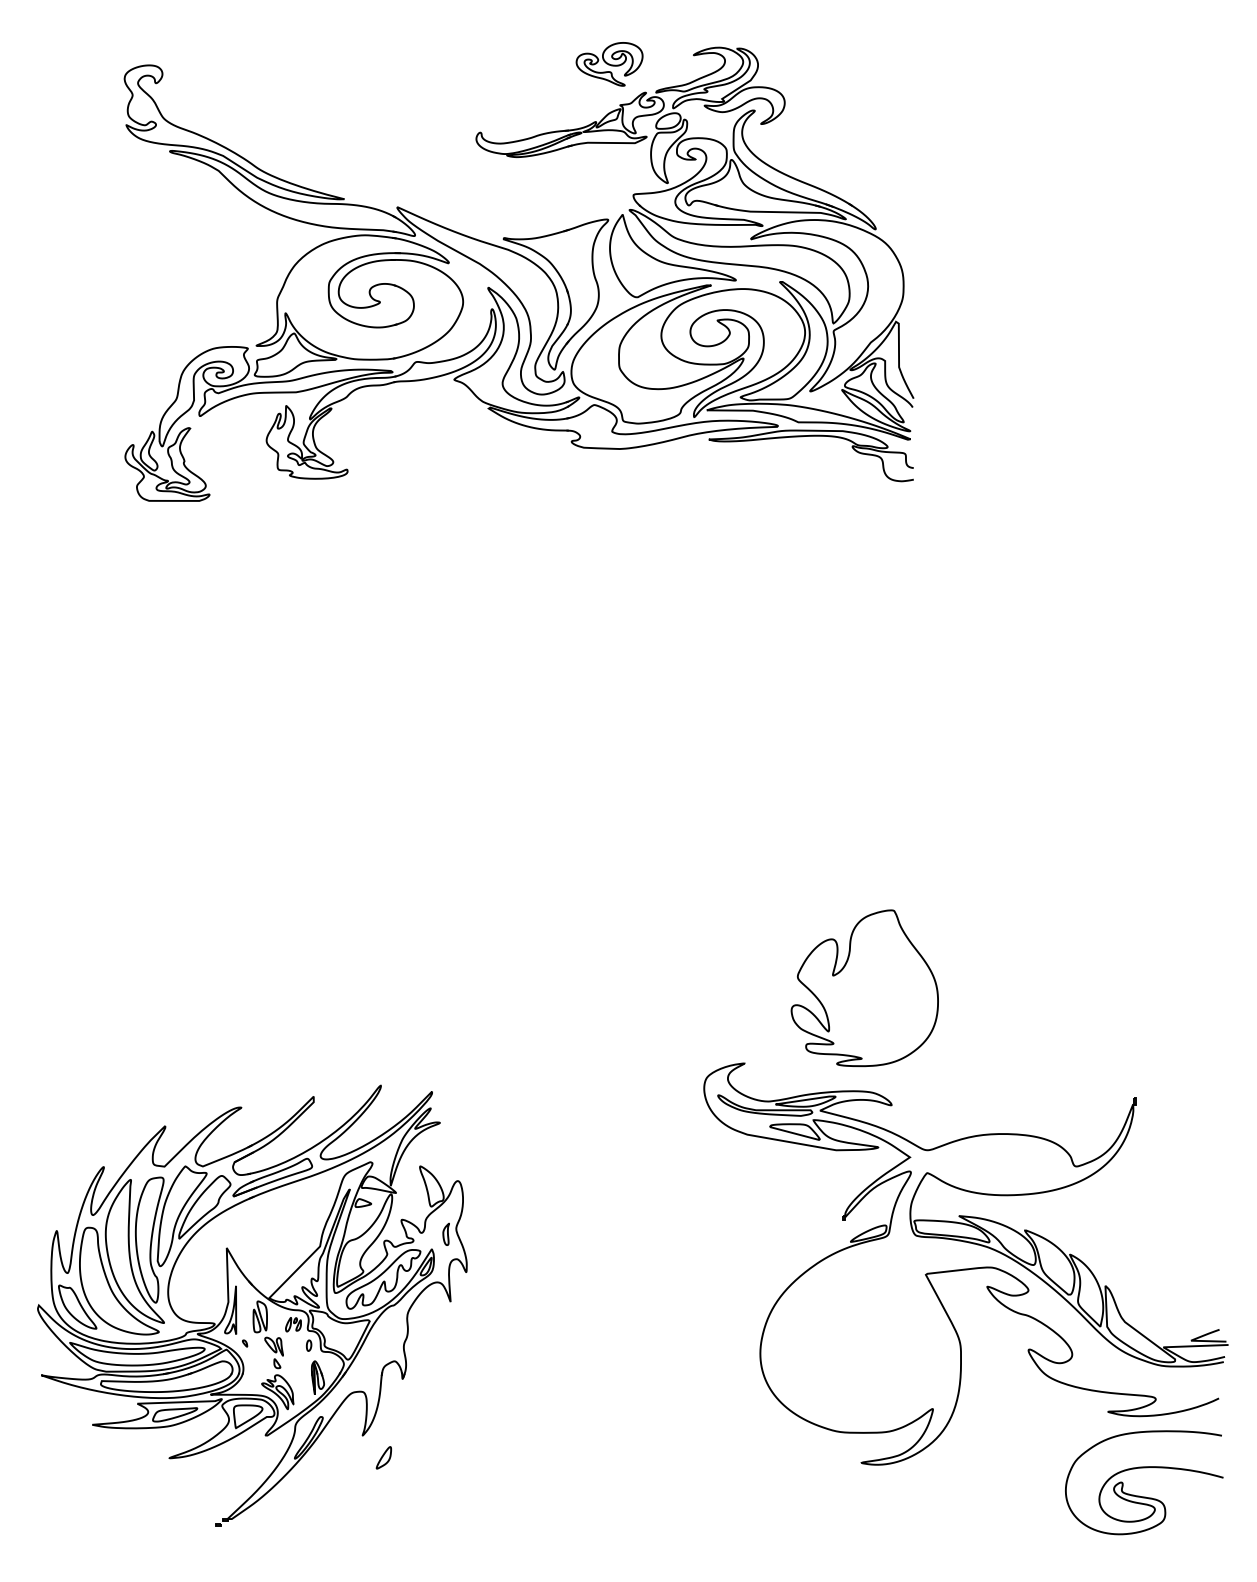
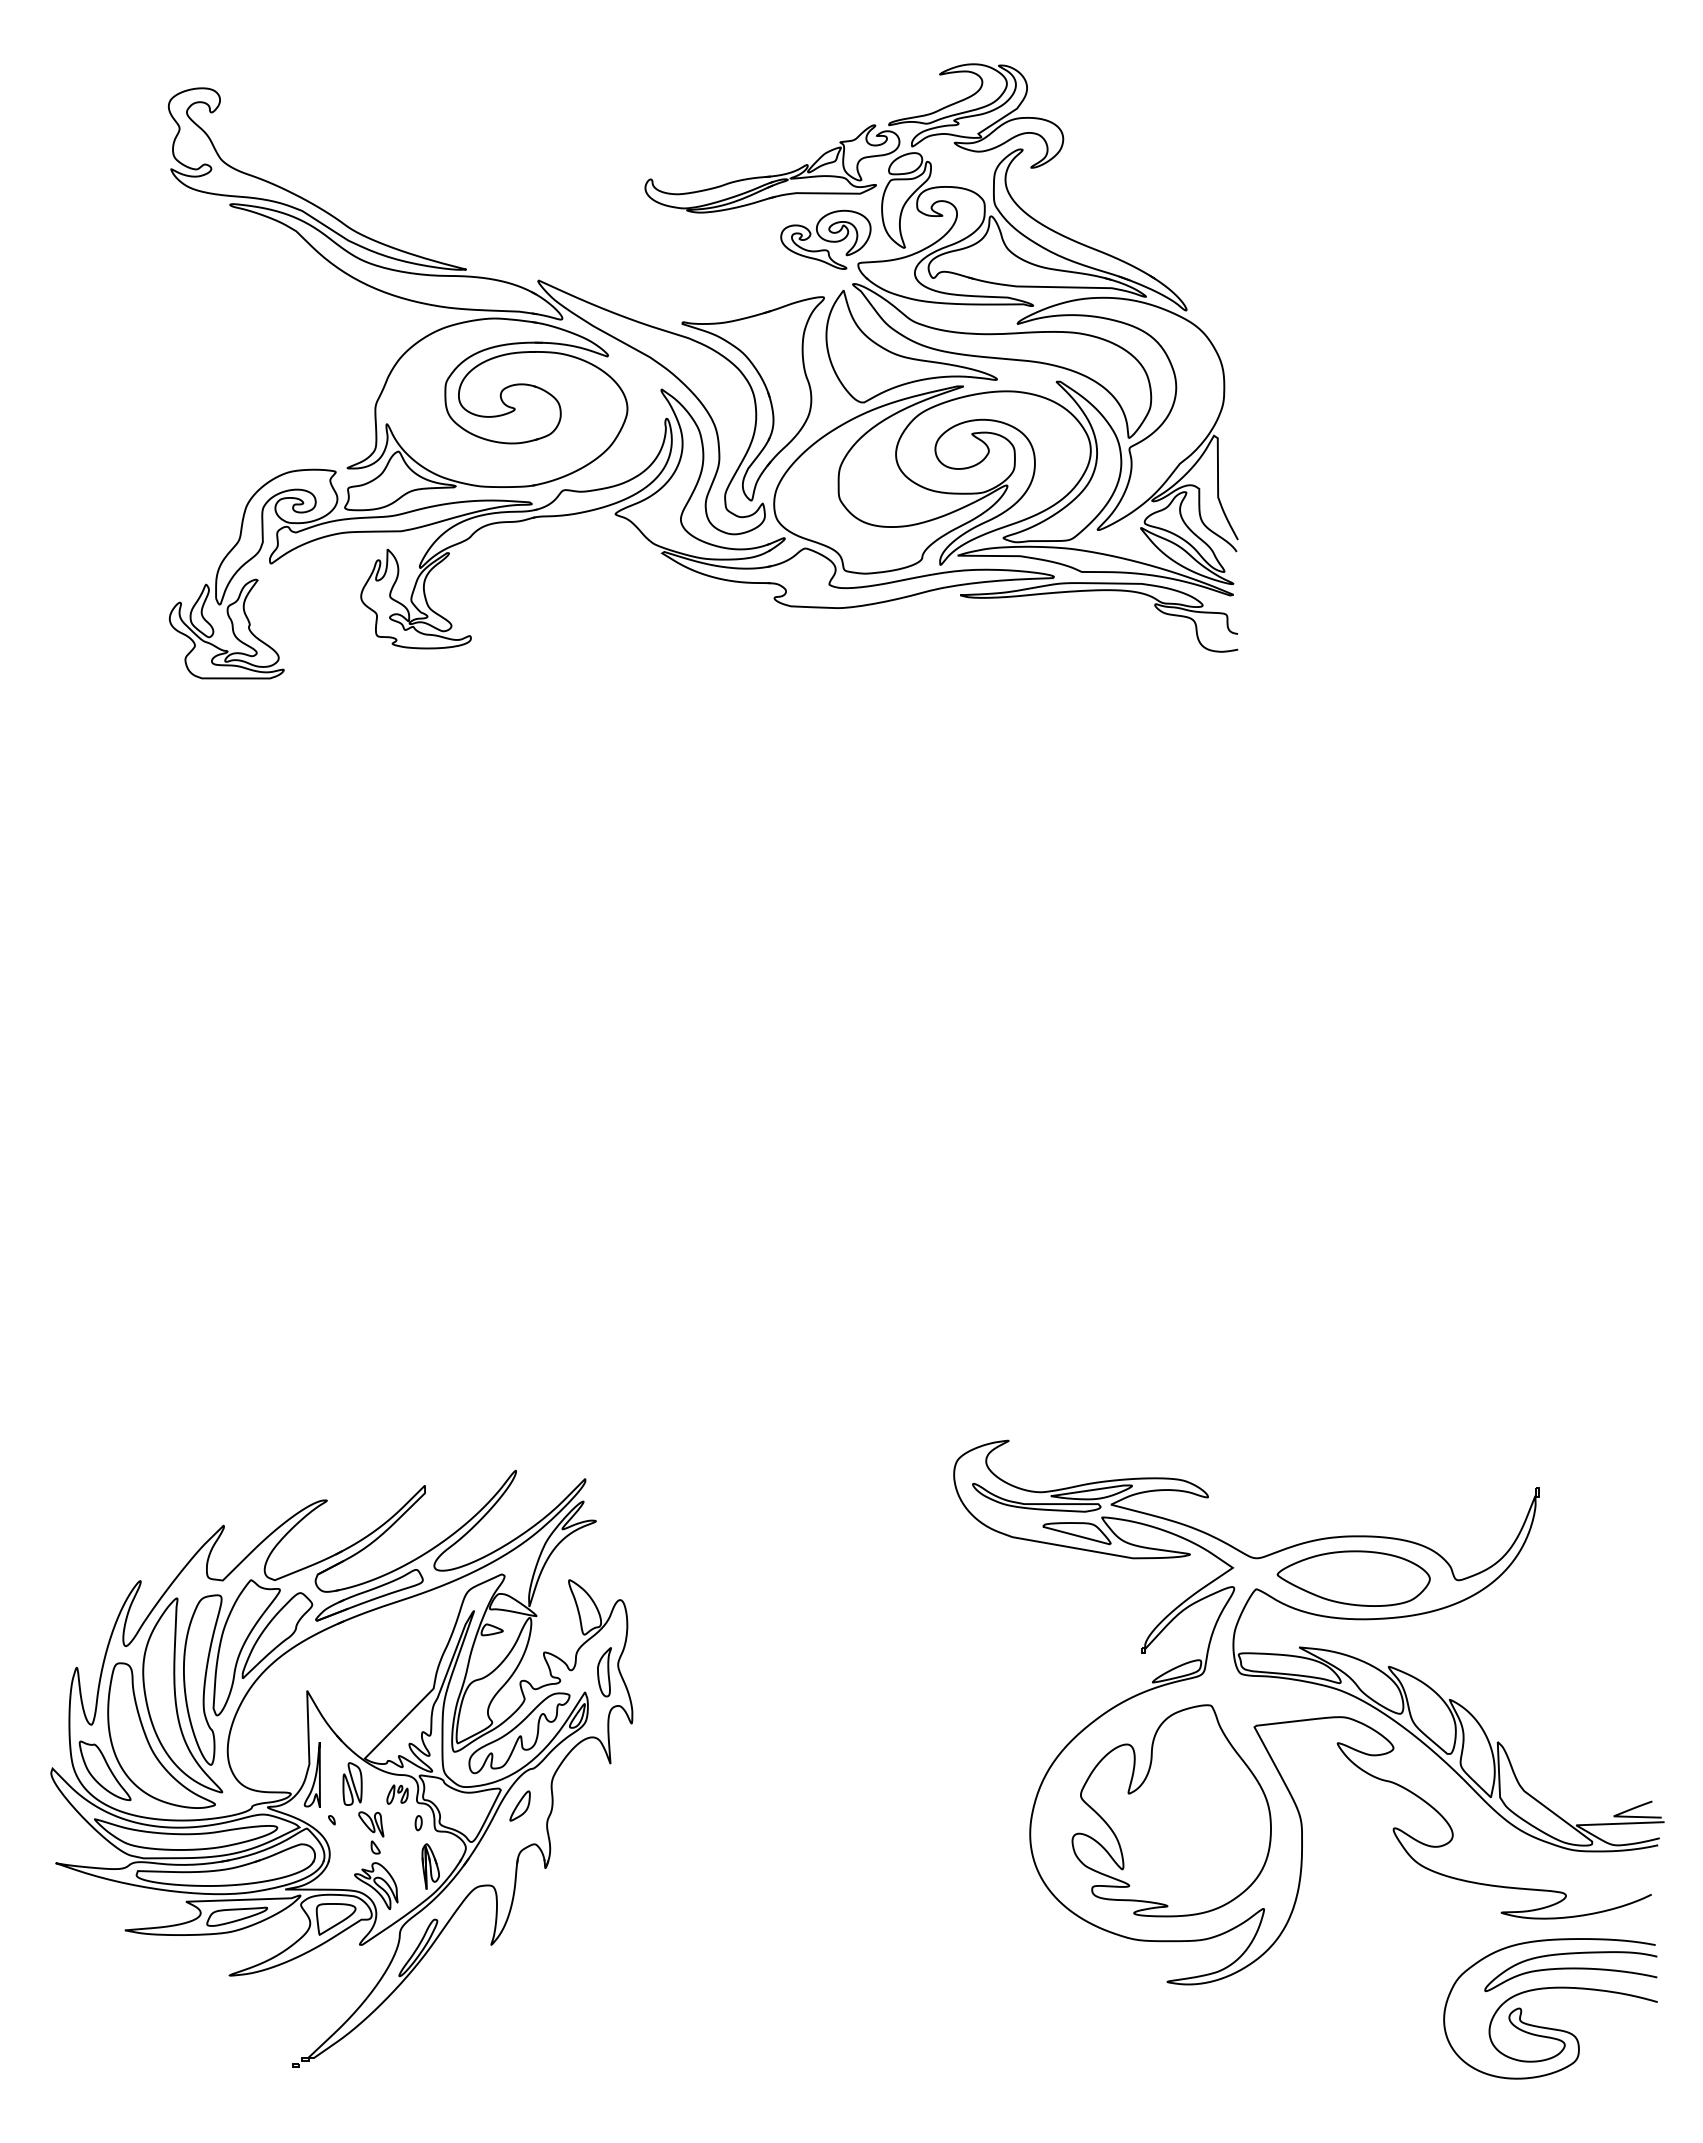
part: (609, 64) -> (825, 239), moved
part: (864, 988) -> (1171, 1810), moved
part: (998, 1165) -> (1353, 1578), added
part: (446, 1234) -> (604, 1672), size x1.67
curve: (1159, 1453) -> (1570, 1969), added
part: (383, 1457) -> (519, 1805), moved

